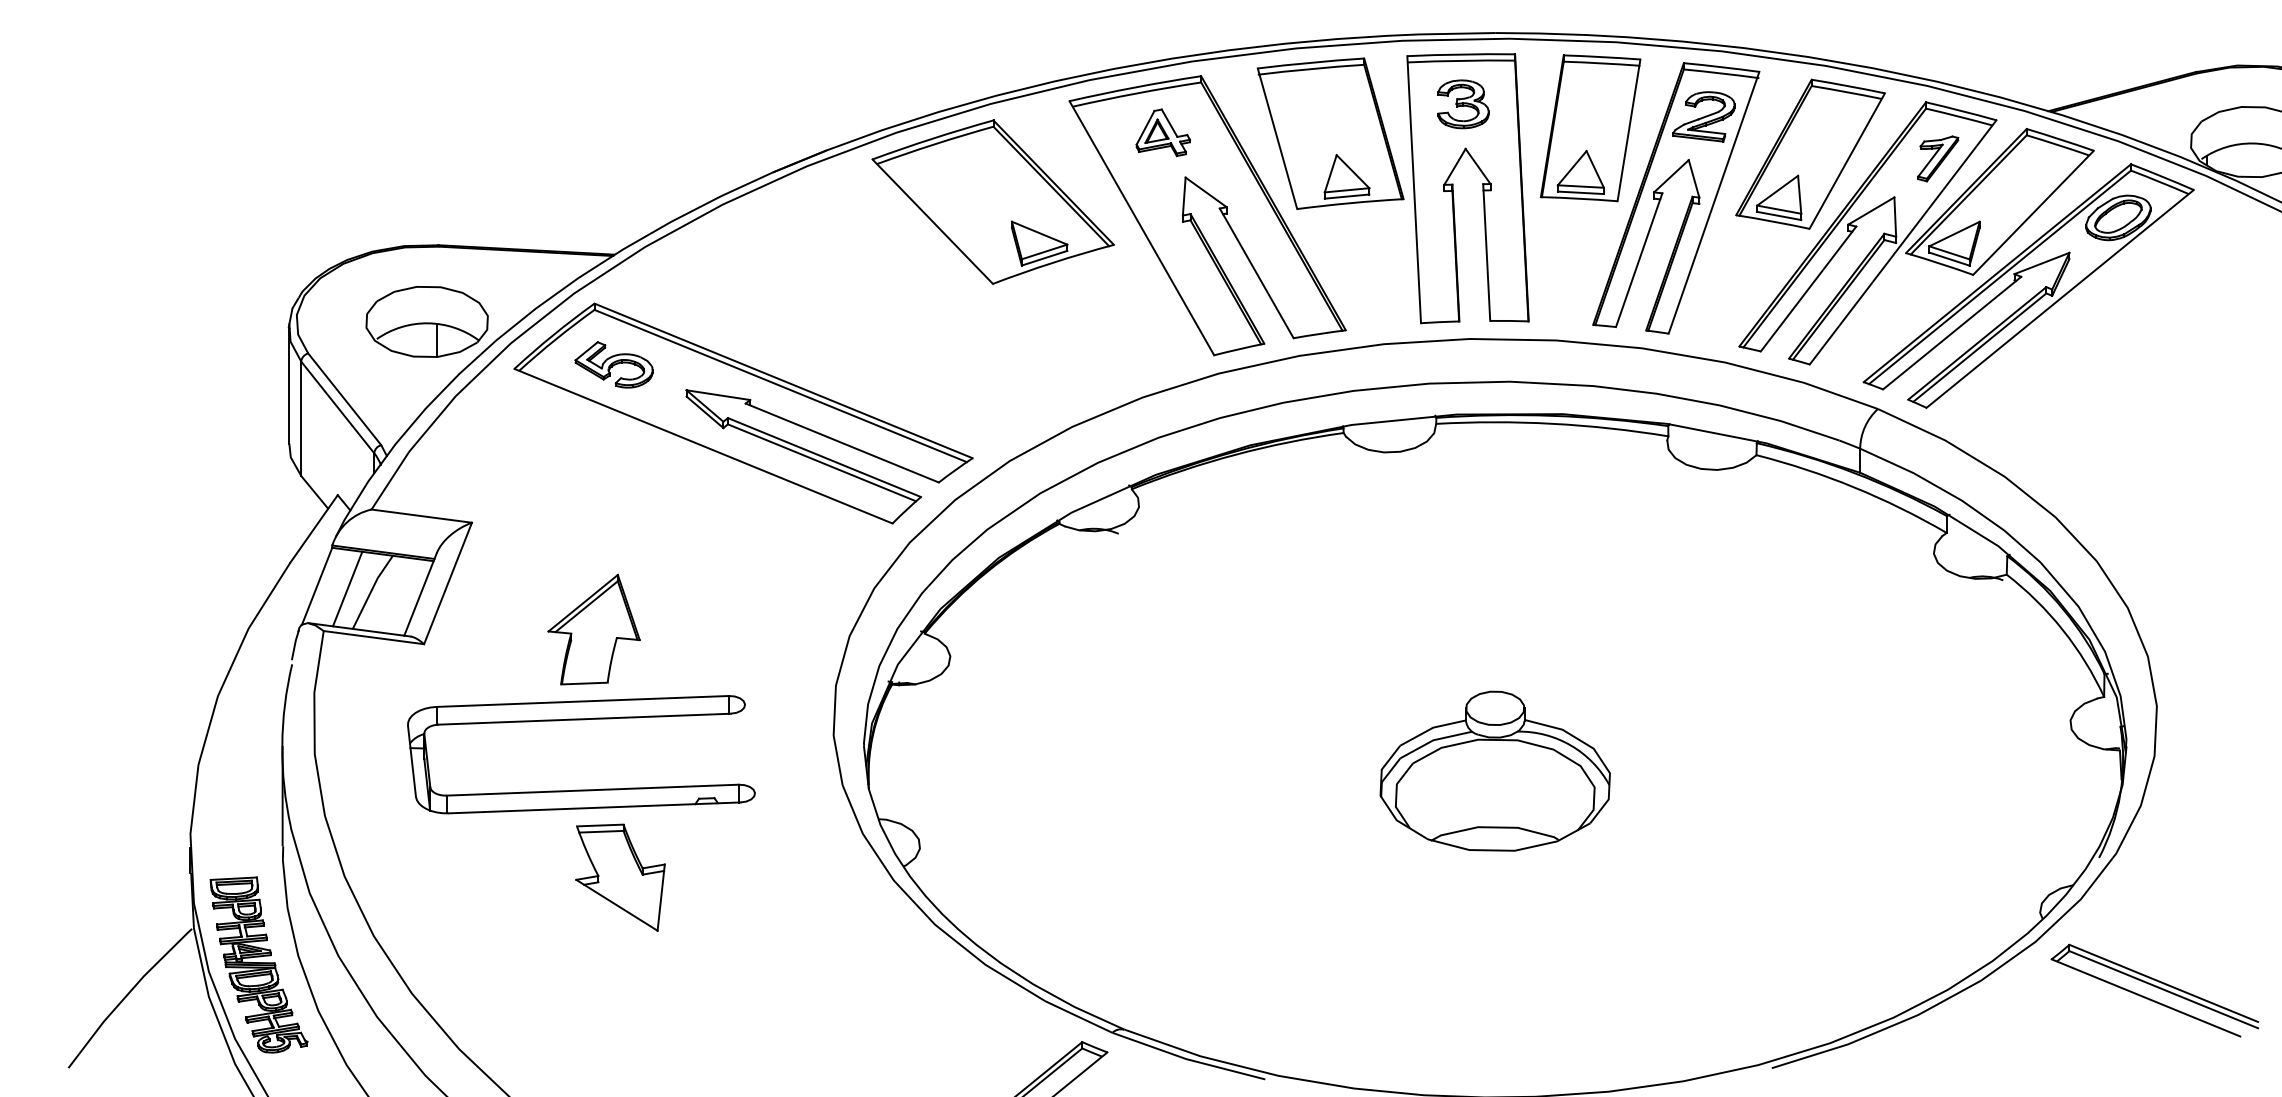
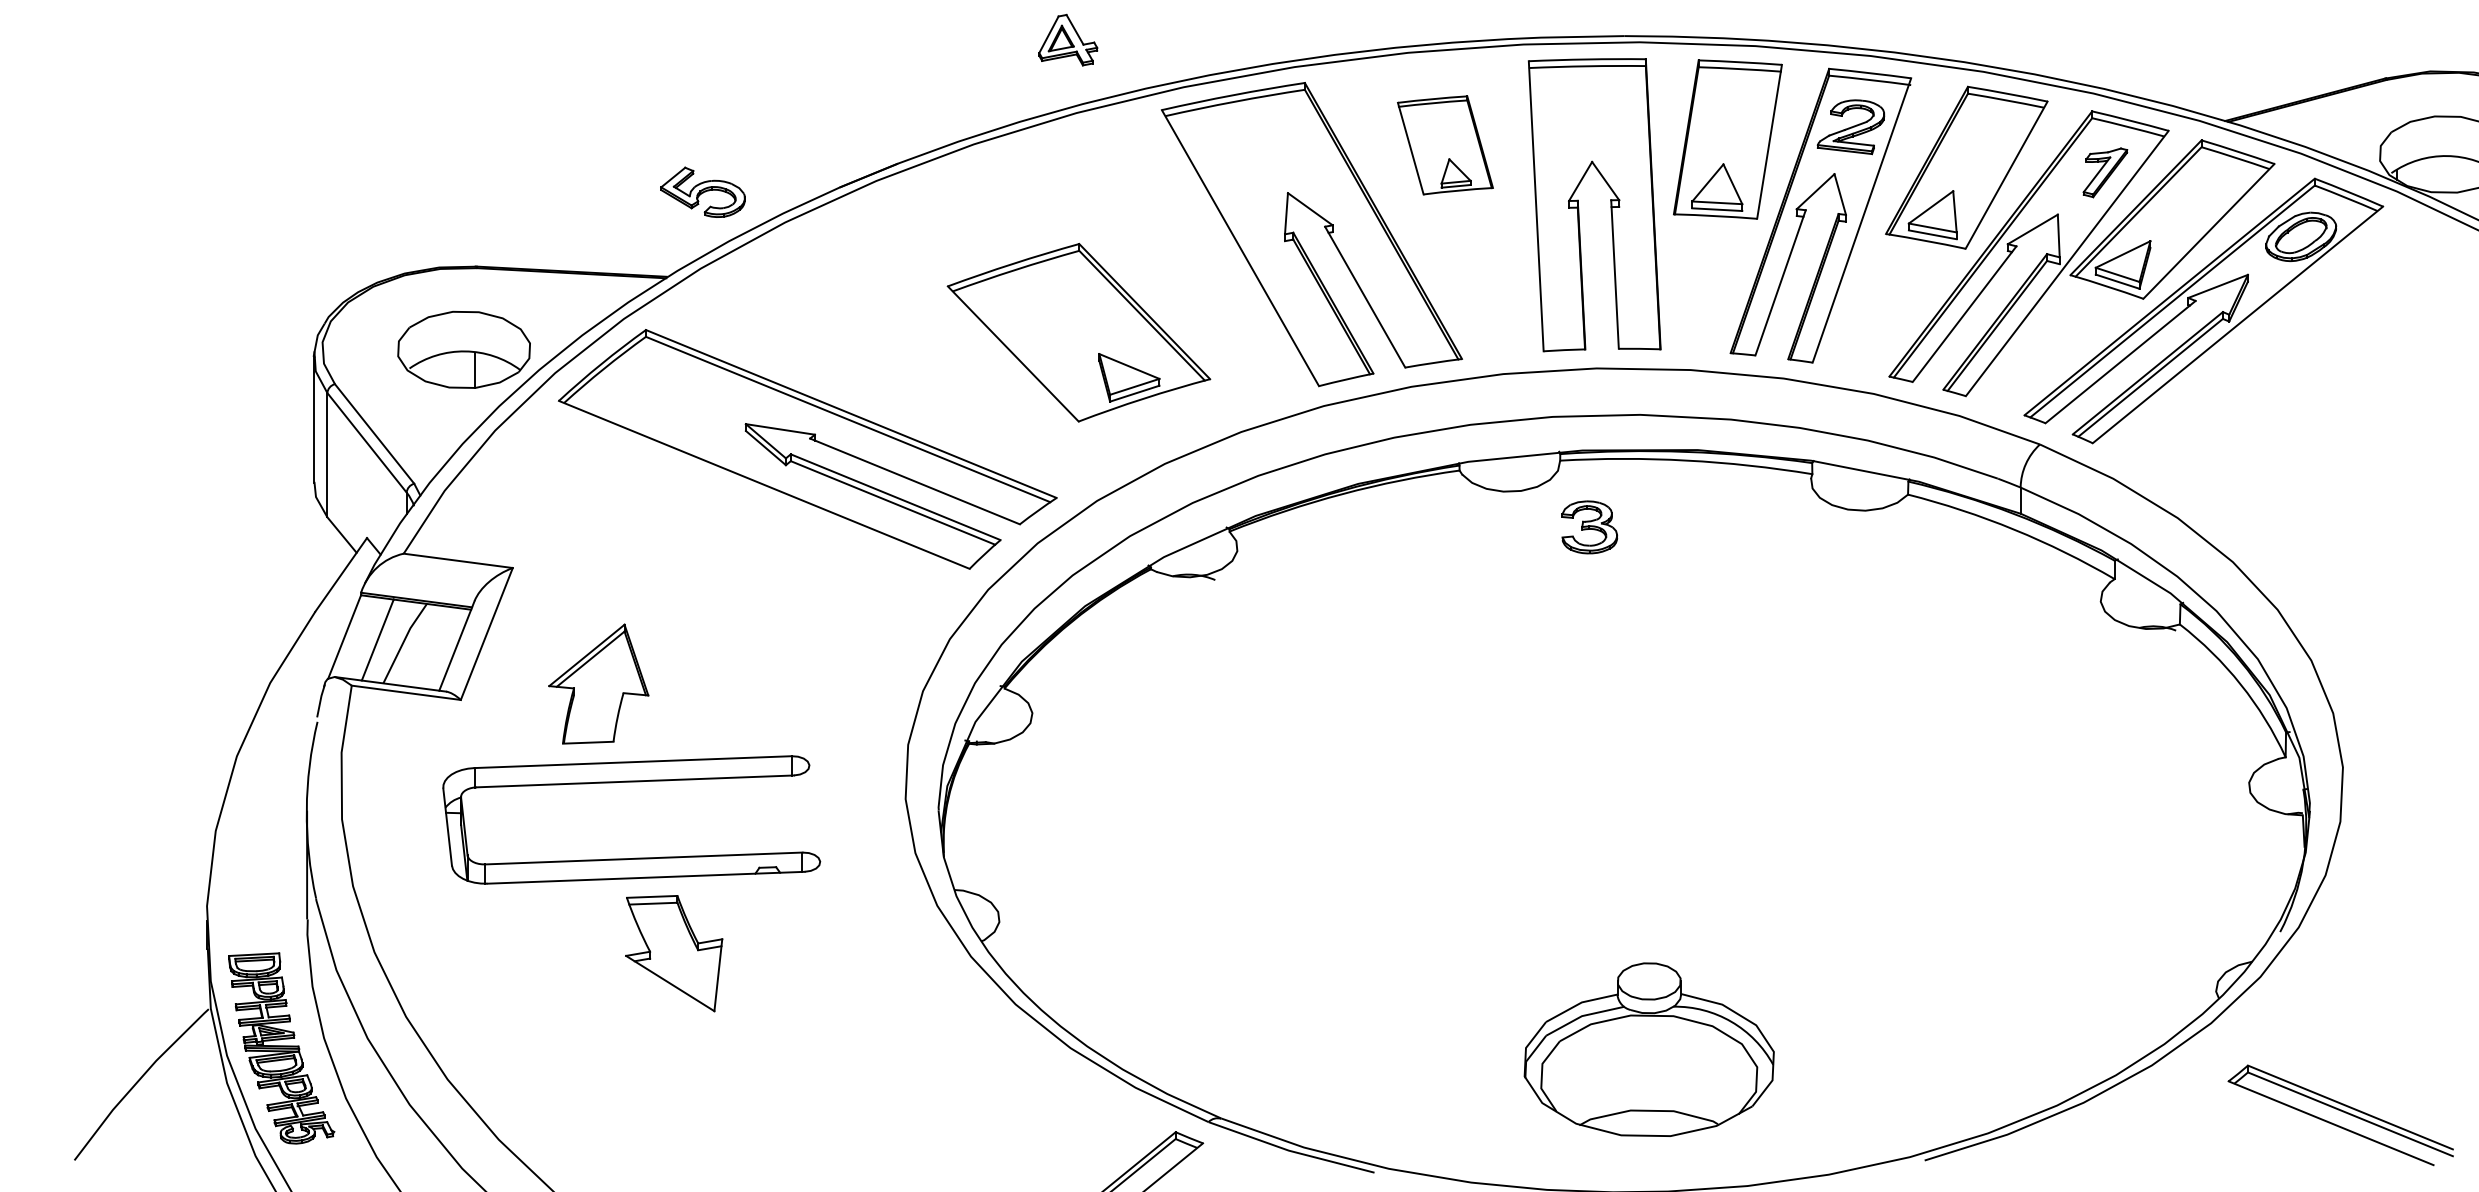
part: (1463, 104) -> (1589, 527), moved
part: (1162, 132) -> (1067, 39), moved
part: (1330, 133) -> (1445, 145), size x0.6
part: (992, 201) -> (1078, 332), moved
part: (613, 364) -> (702, 191), moved
part: (593, 629) -> (598, 683), moved
part: (1494, 770) -> (1648, 1048), moved
part: (2154, 990) -> (2340, 1115), moved

